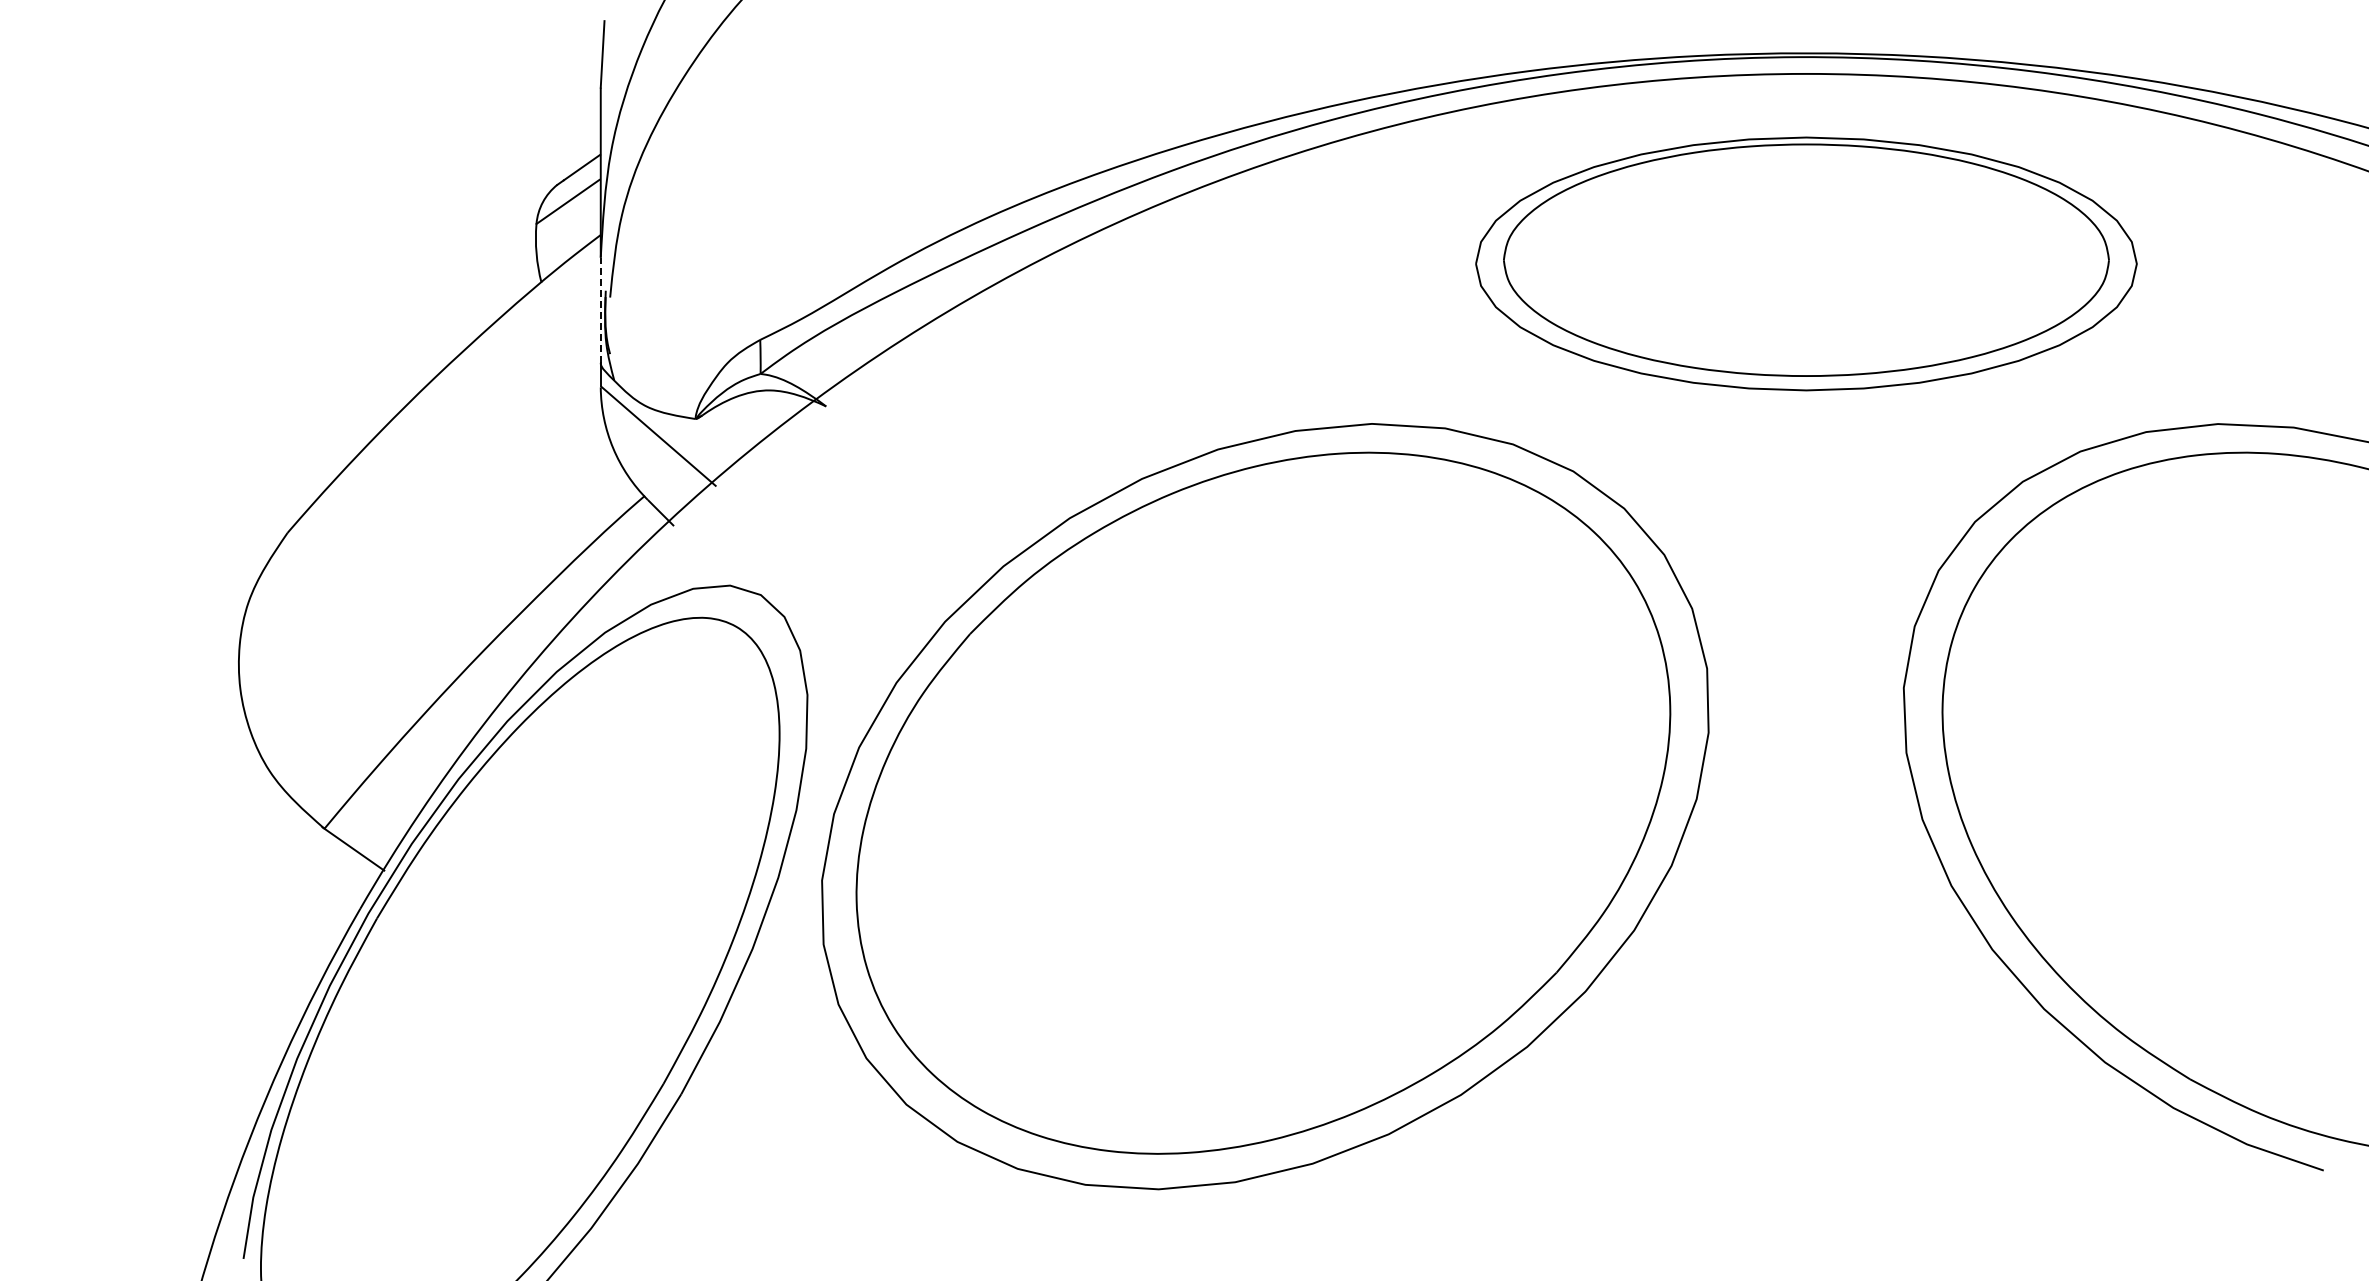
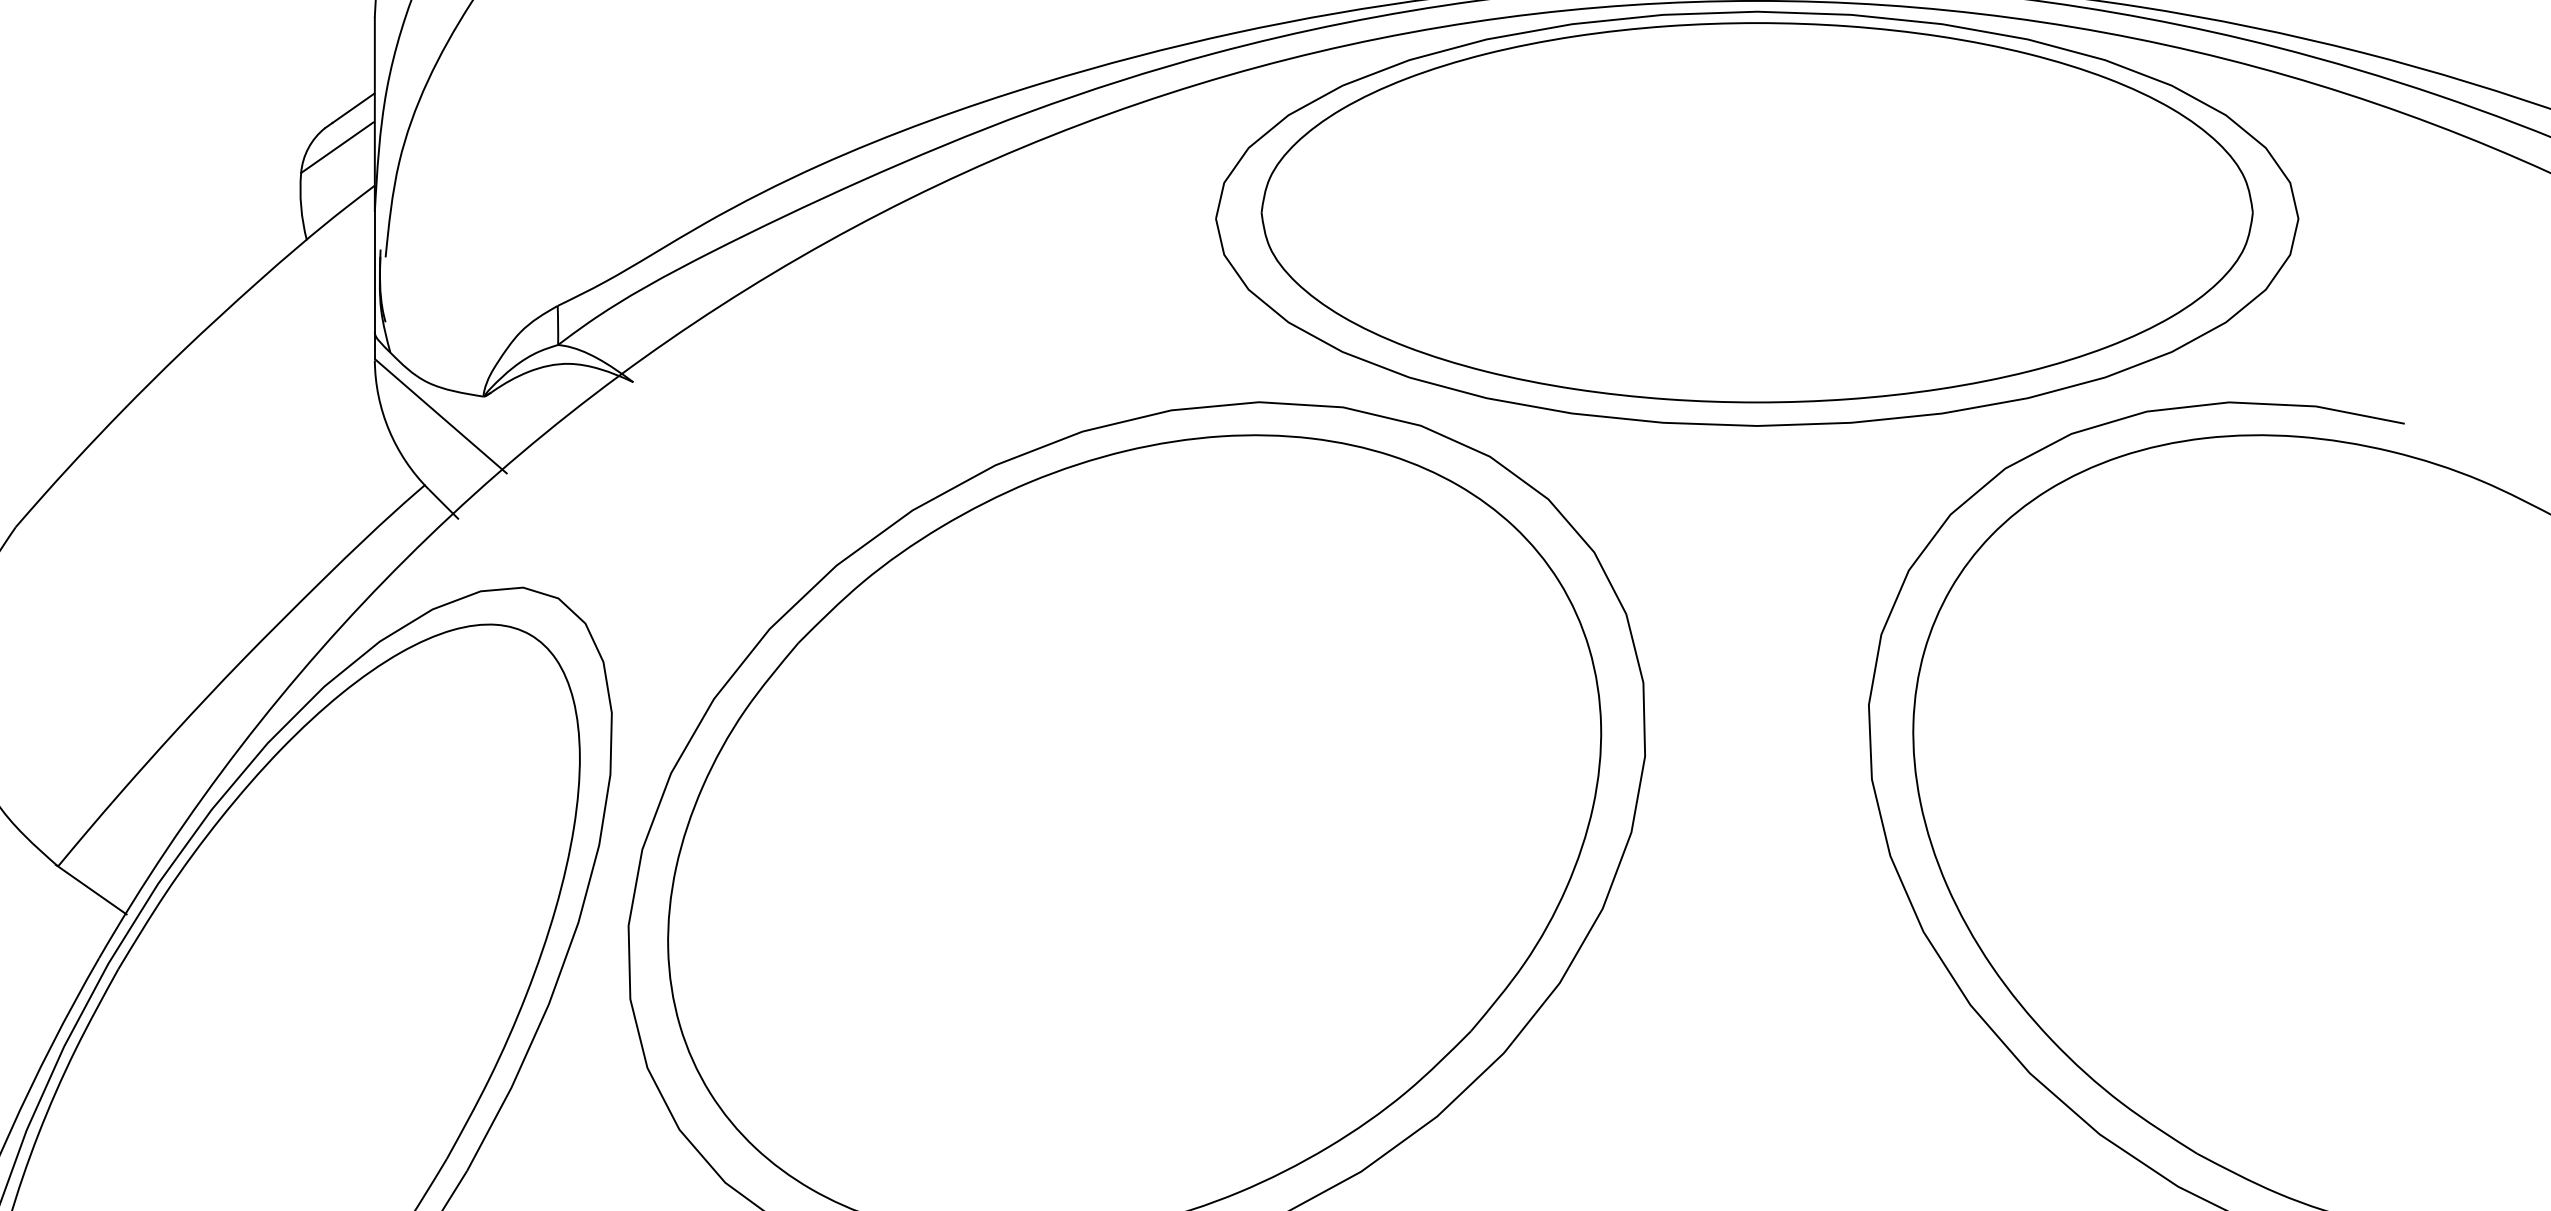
part: (1806, 263) -> (1757, 218), size x1.43
line: (600, 310) -> (374, 272), dashed -> solid

